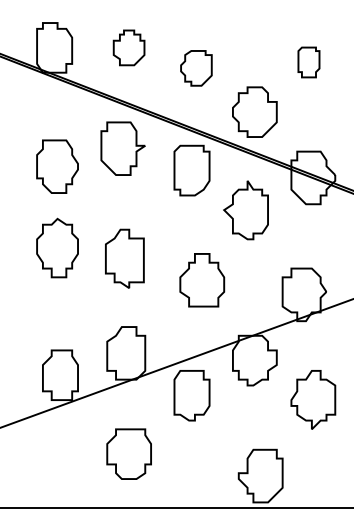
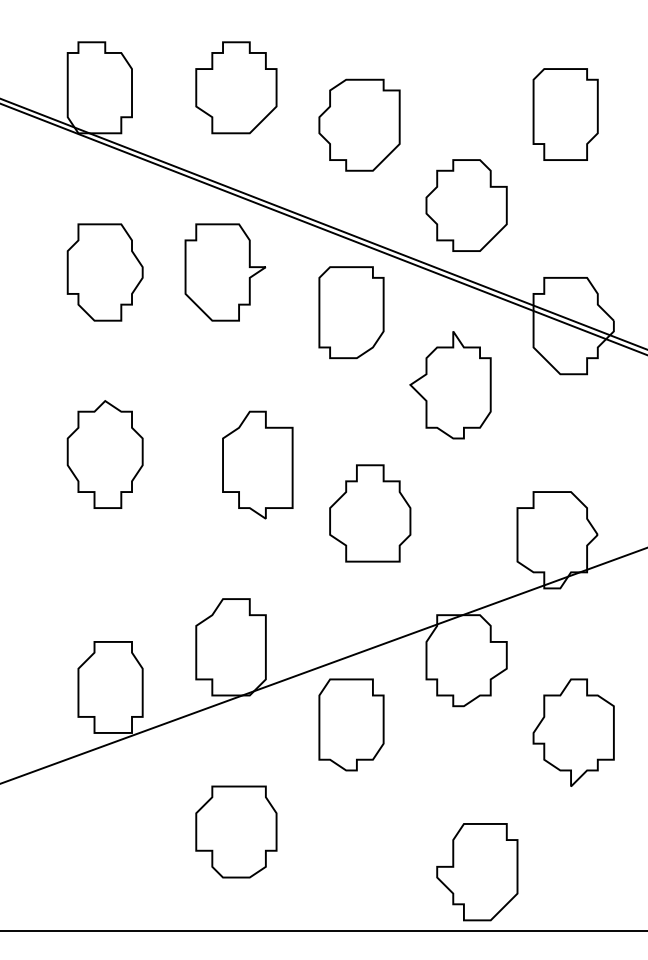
part: (128, 47) -> (235, 87), size x1.43
part: (308, 62) -> (564, 114), size x1.67
part: (196, 68) -> (359, 125), size x1.43
part: (57, 166) -> (105, 272), moved
part: (124, 258) -> (257, 464), moved

